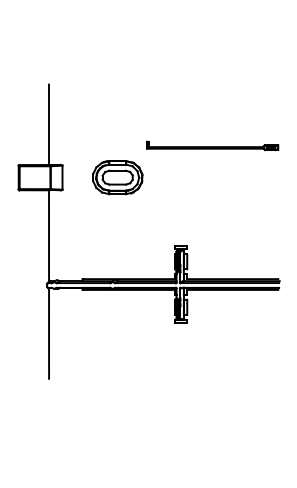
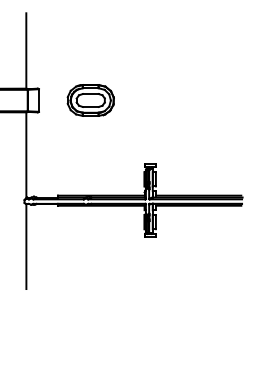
part: (212, 145) -> (179, 70), removed

